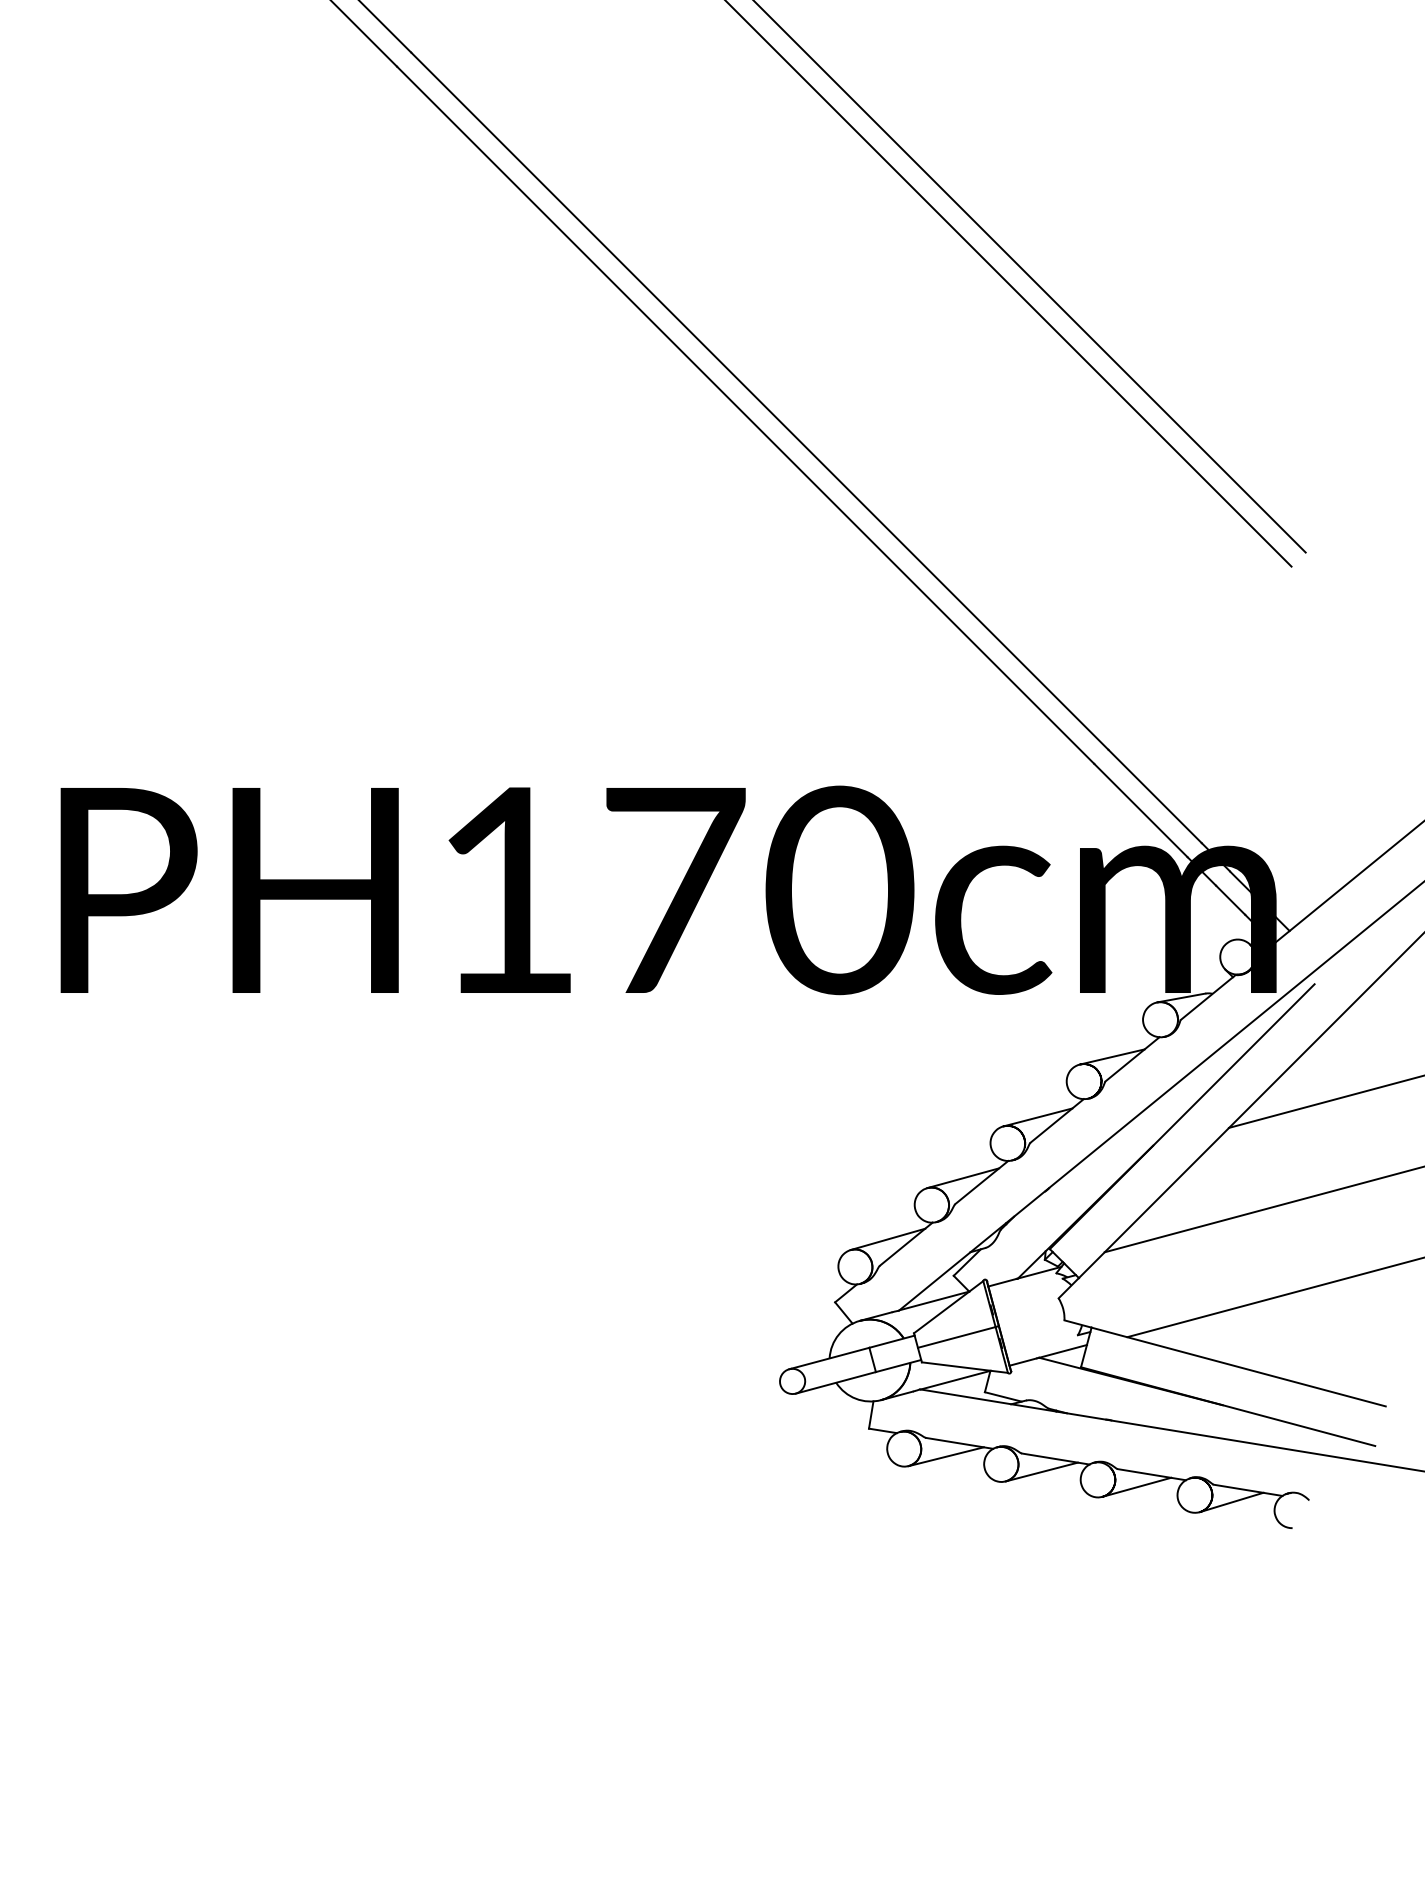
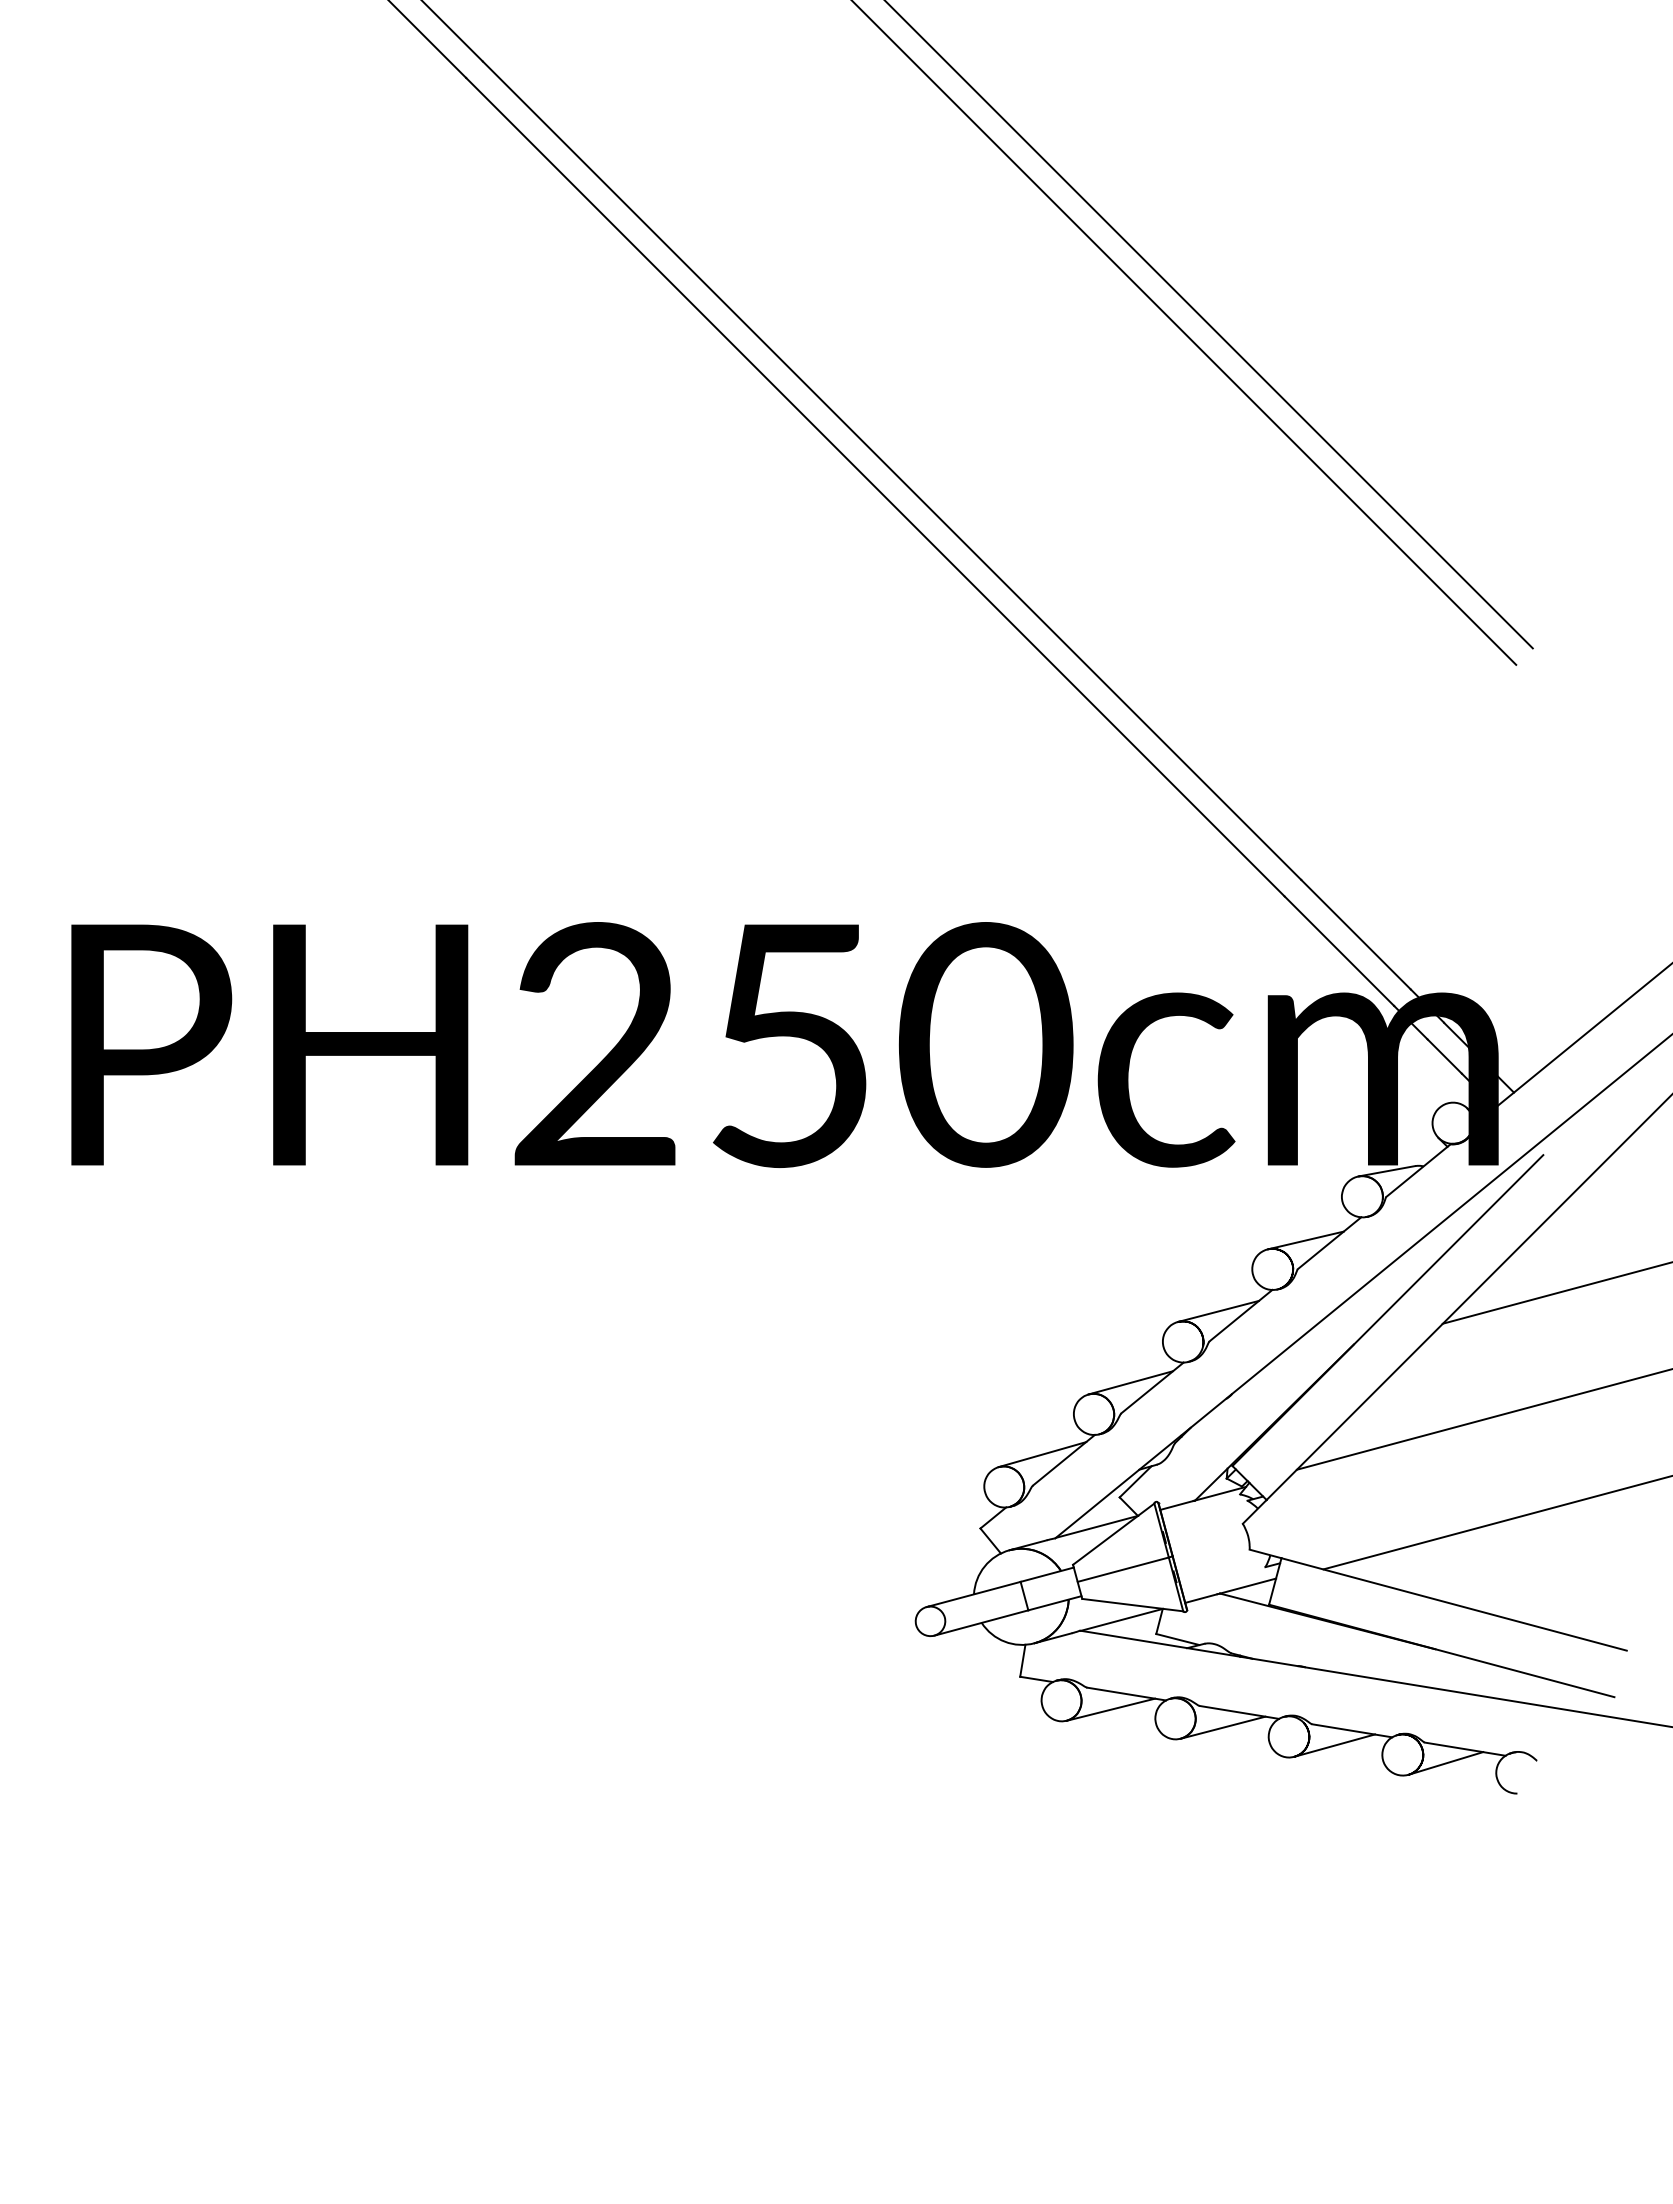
text: (591, 890) -> (694, 1045), PH170cm -> PH250cm

